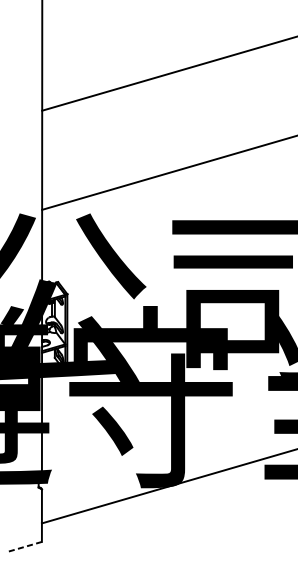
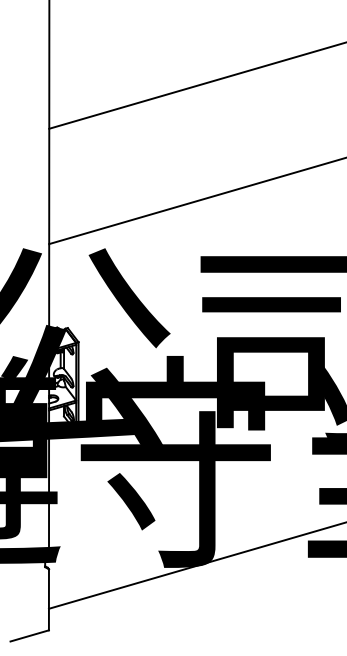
line: (25, 547) -> (29, 636), dashed -> solid

